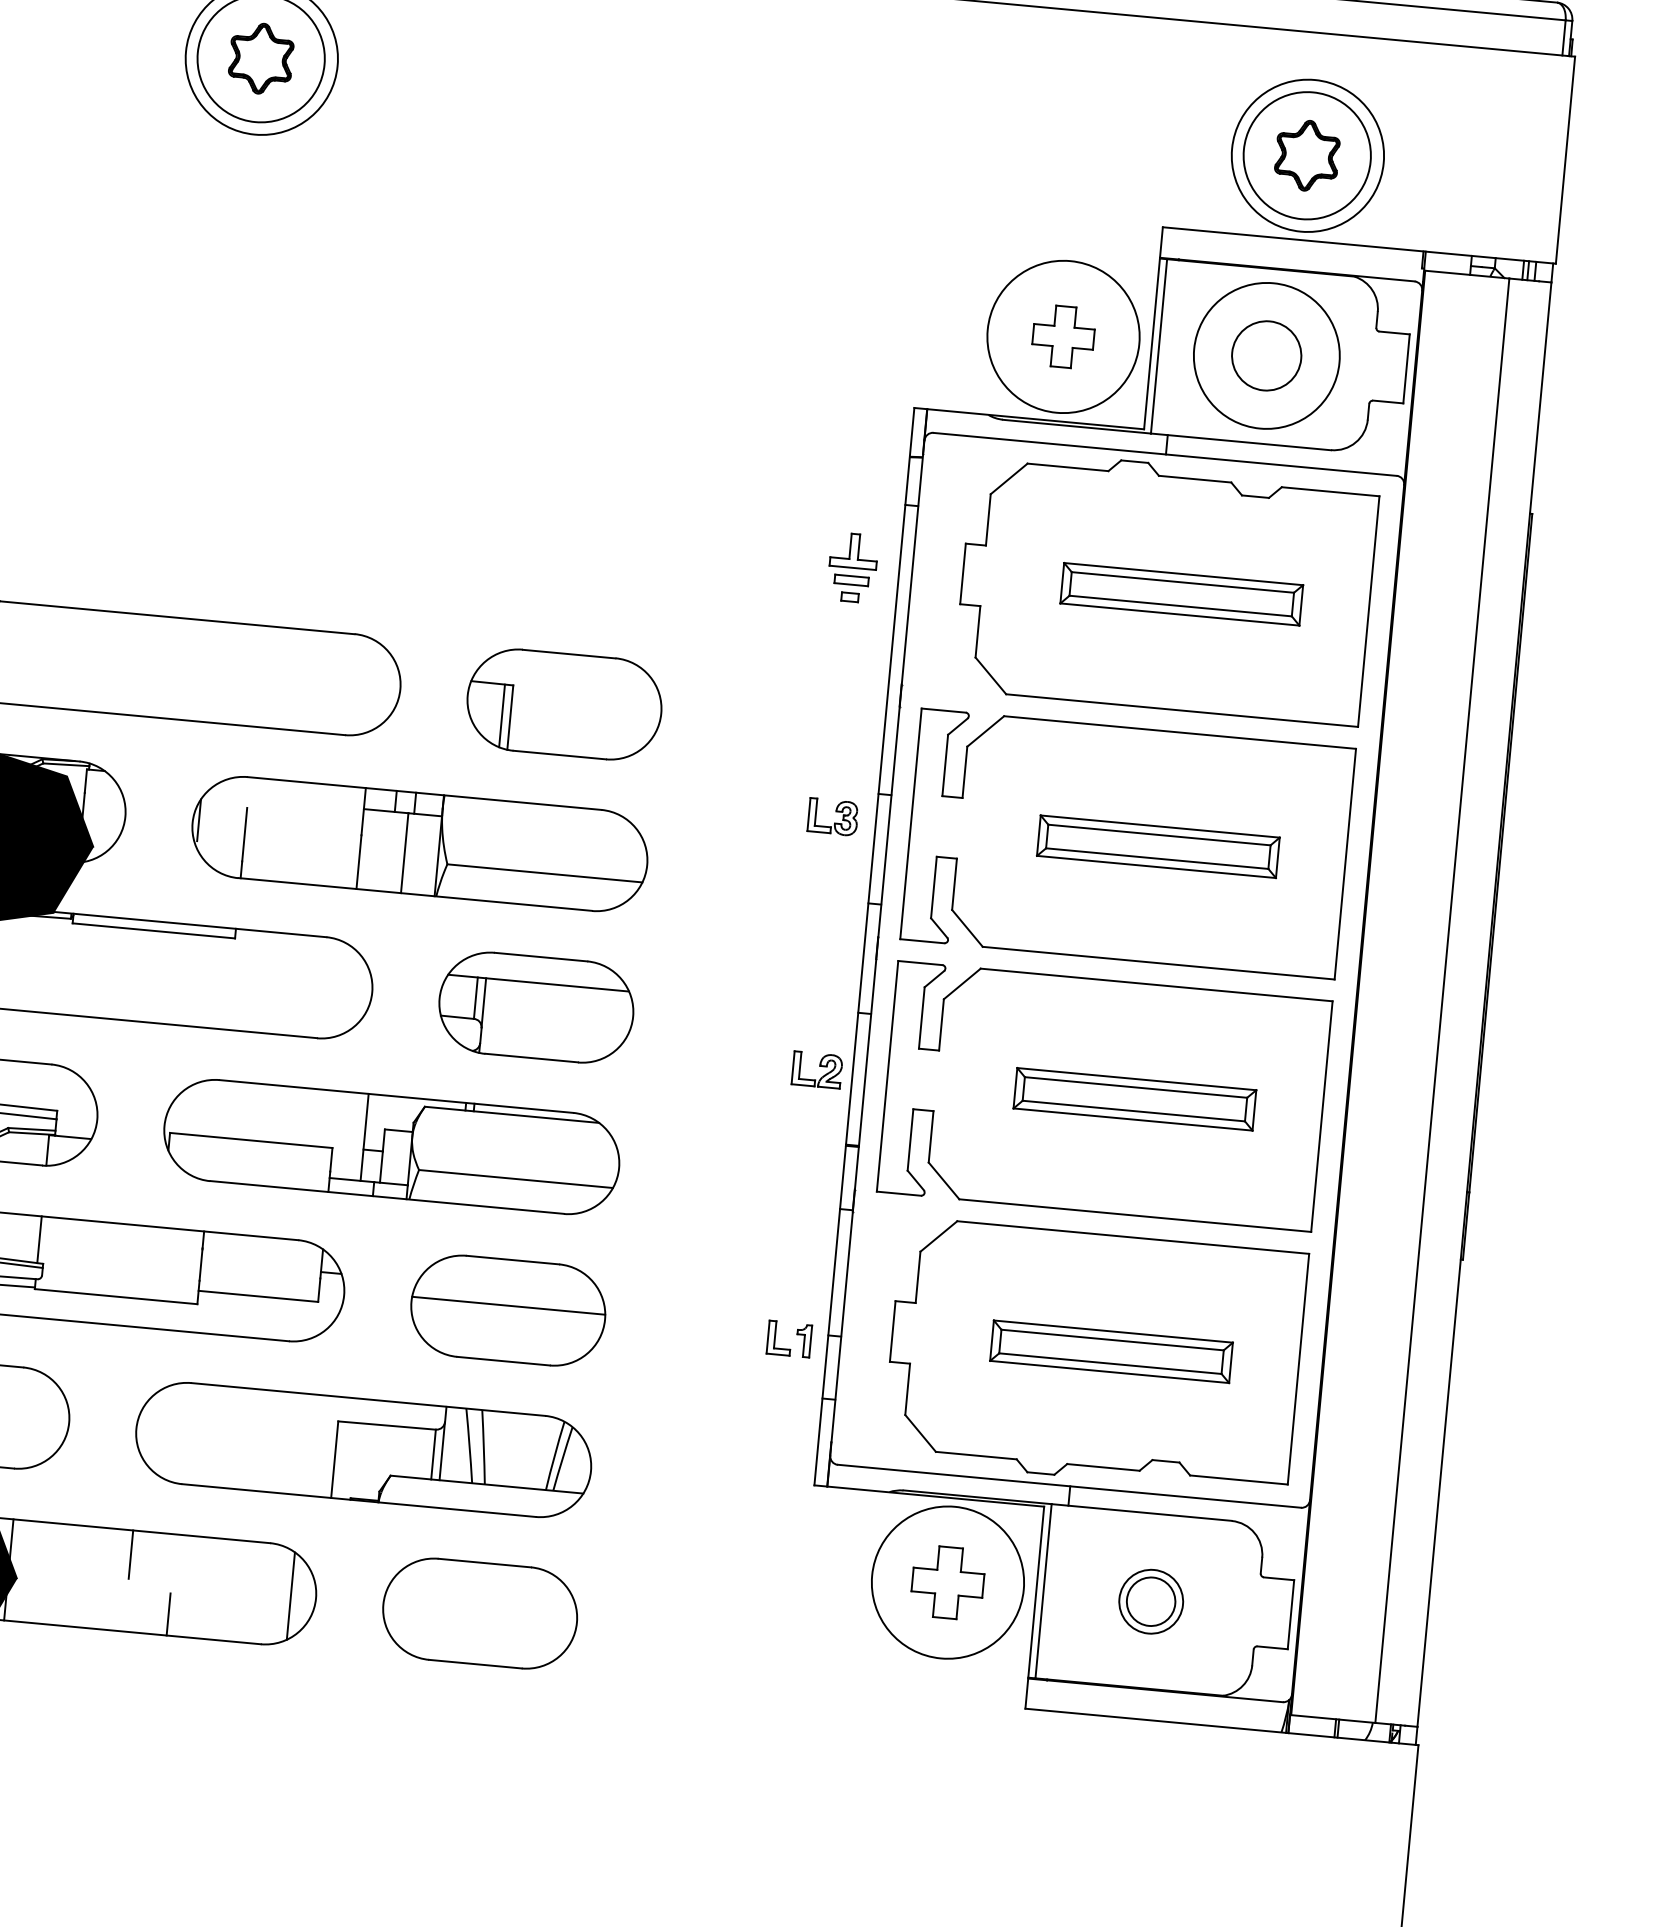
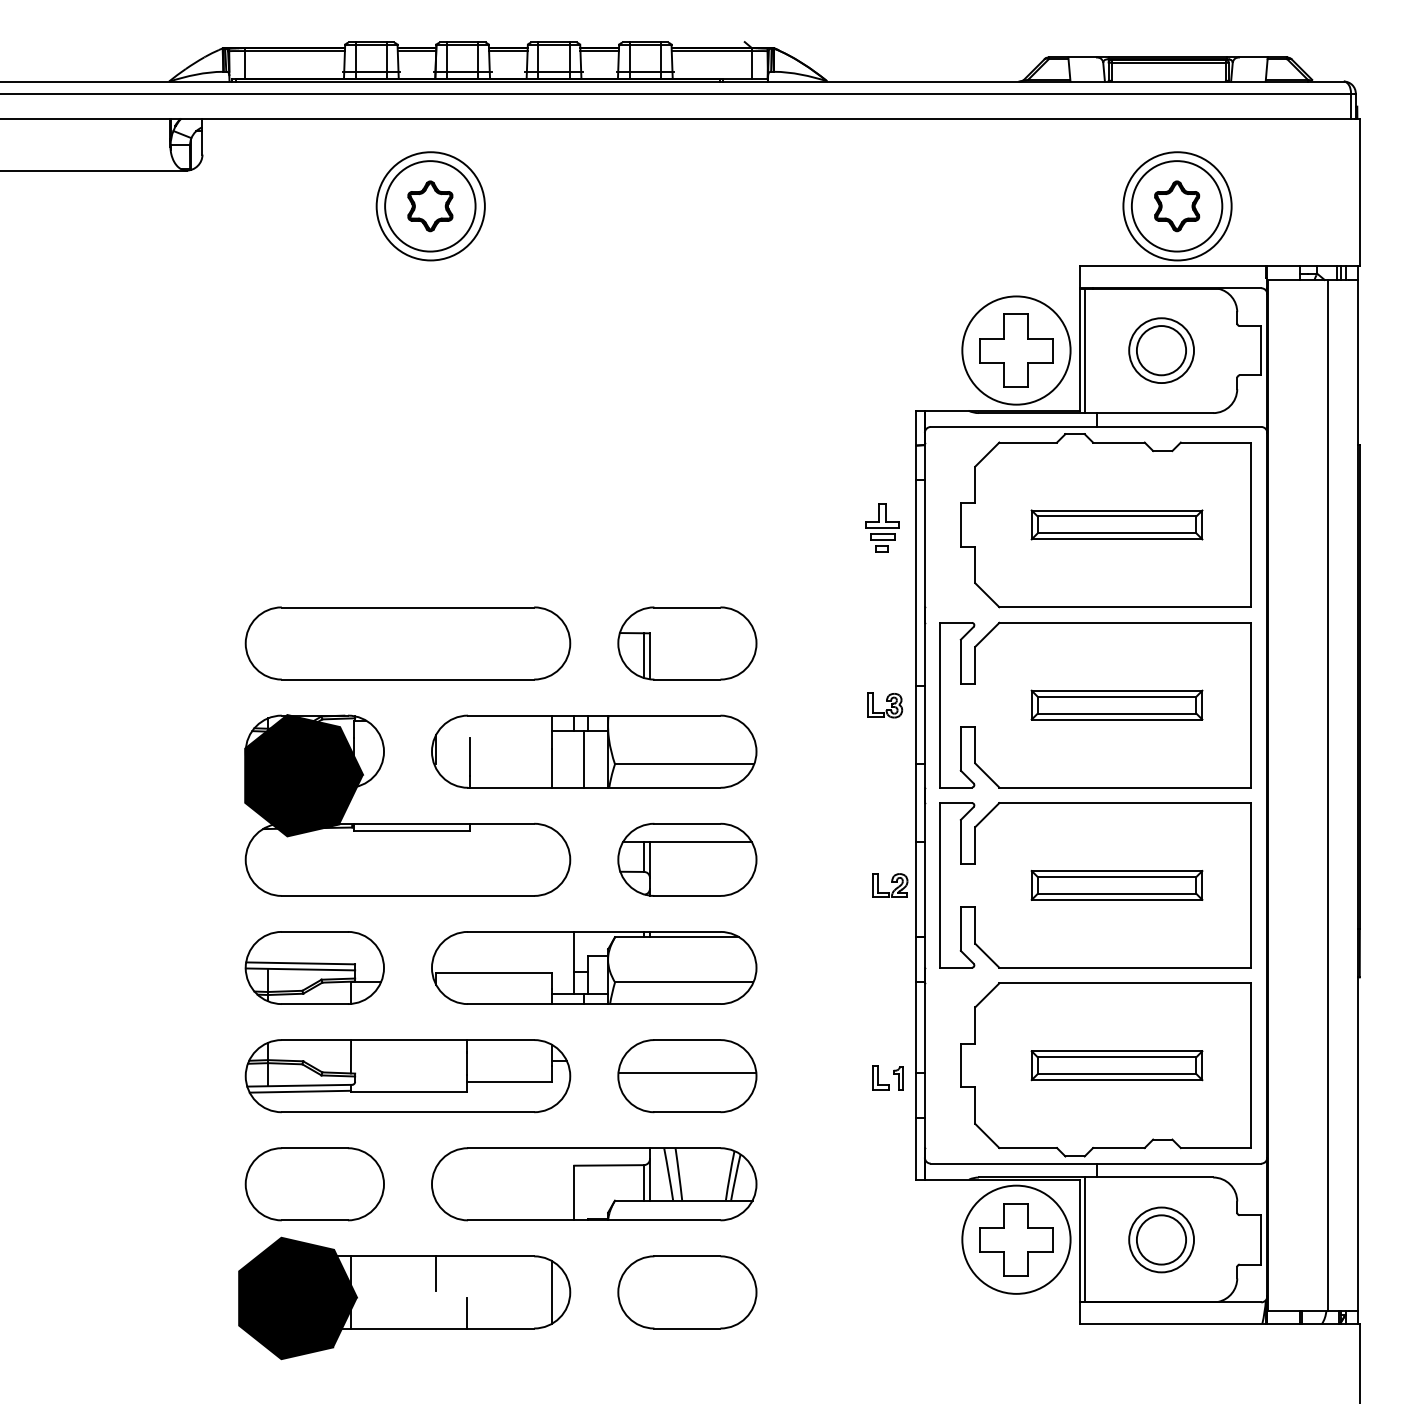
part: (1063, 336) -> (1016, 350), size x1.67
circle: (1266, 355) -> (1161, 350), size x0.62
part: (948, 1582) -> (1016, 1239), size x1.43
part: (1151, 1601) -> (1161, 1239), size x1.43

